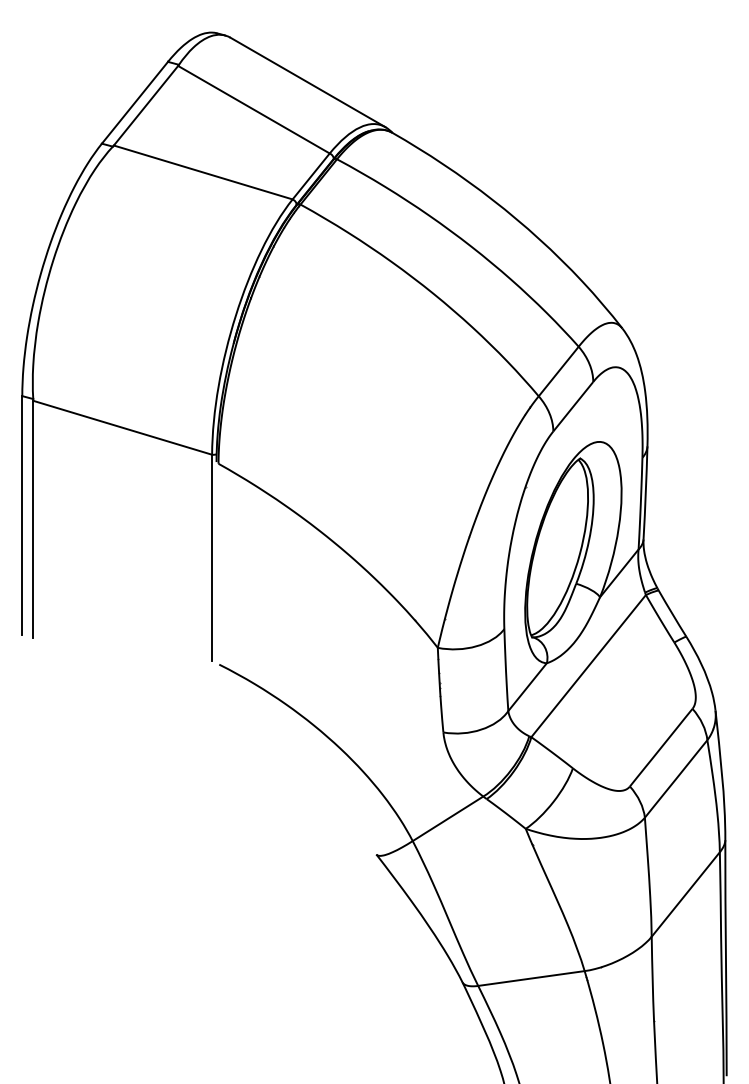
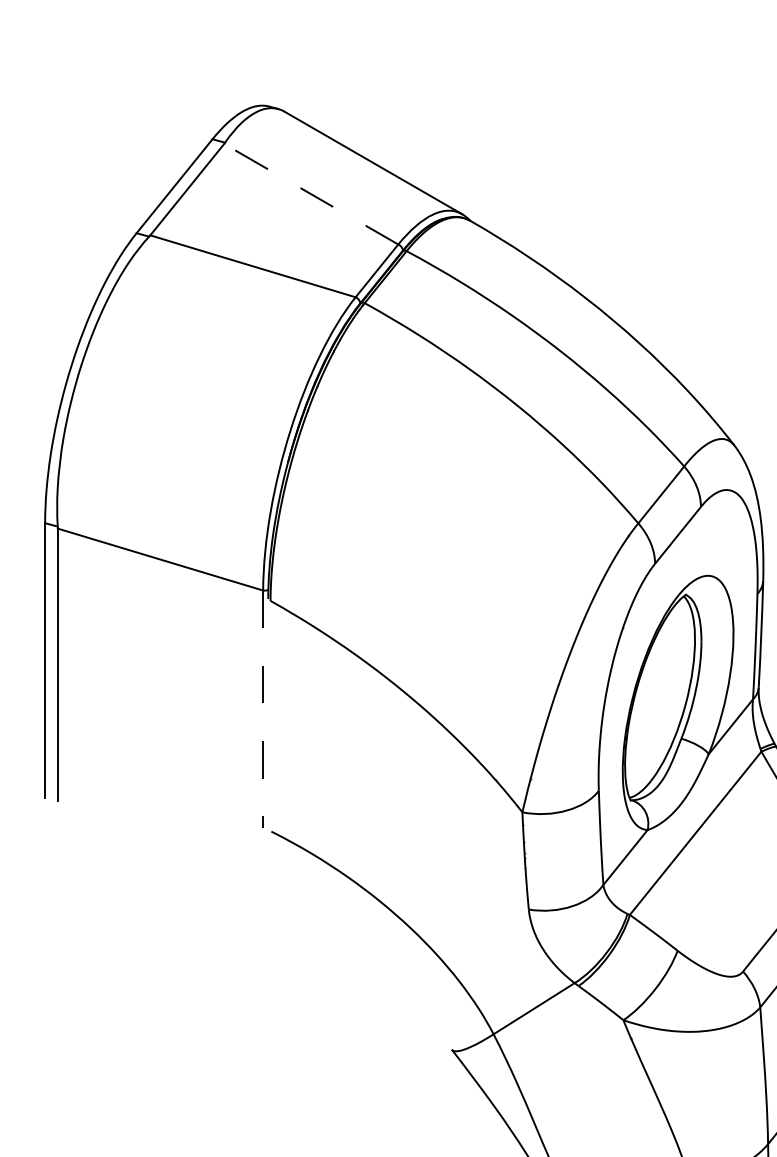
line: (253, 109) -> (310, 193), solid -> dashed
line: (212, 558) -> (263, 709), solid -> dashed

